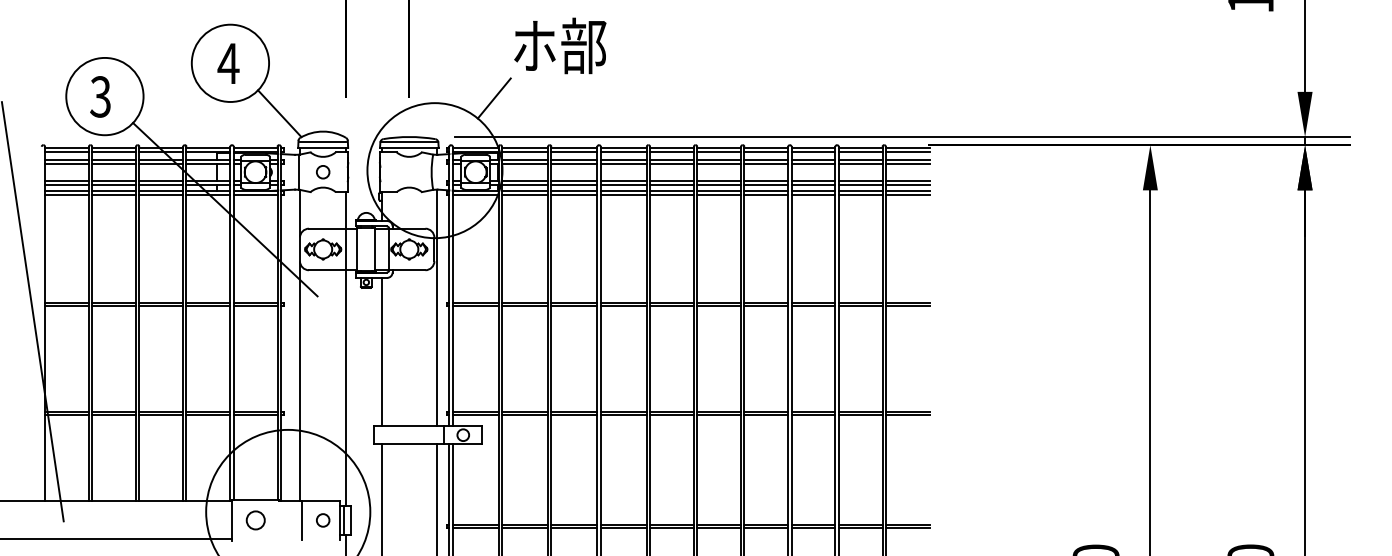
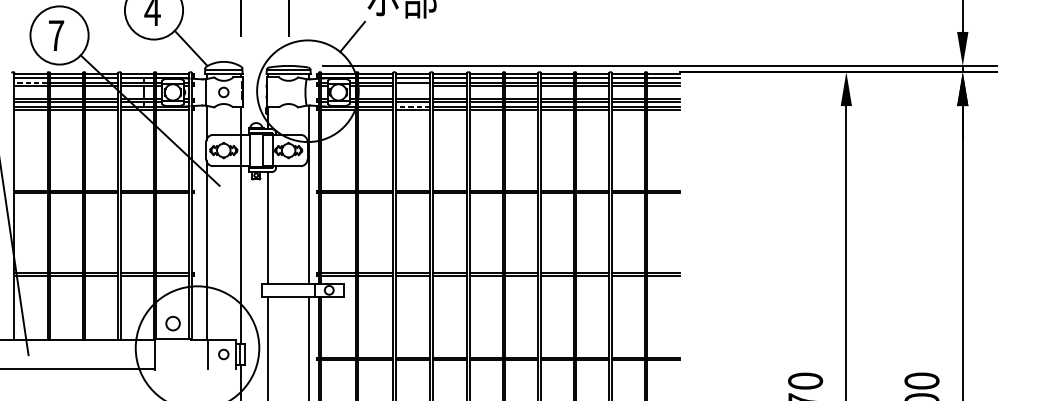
text: (100, 96) -> (56, 35), 3 -> 7
line: (66, 159) -> (30, 82), solid -> dashed
line: (574, 163) -> (412, 85), removed
line: (573, 190) -> (412, 106), solid -> dashed
circle: (255, 520) -> (172, 323), moved

